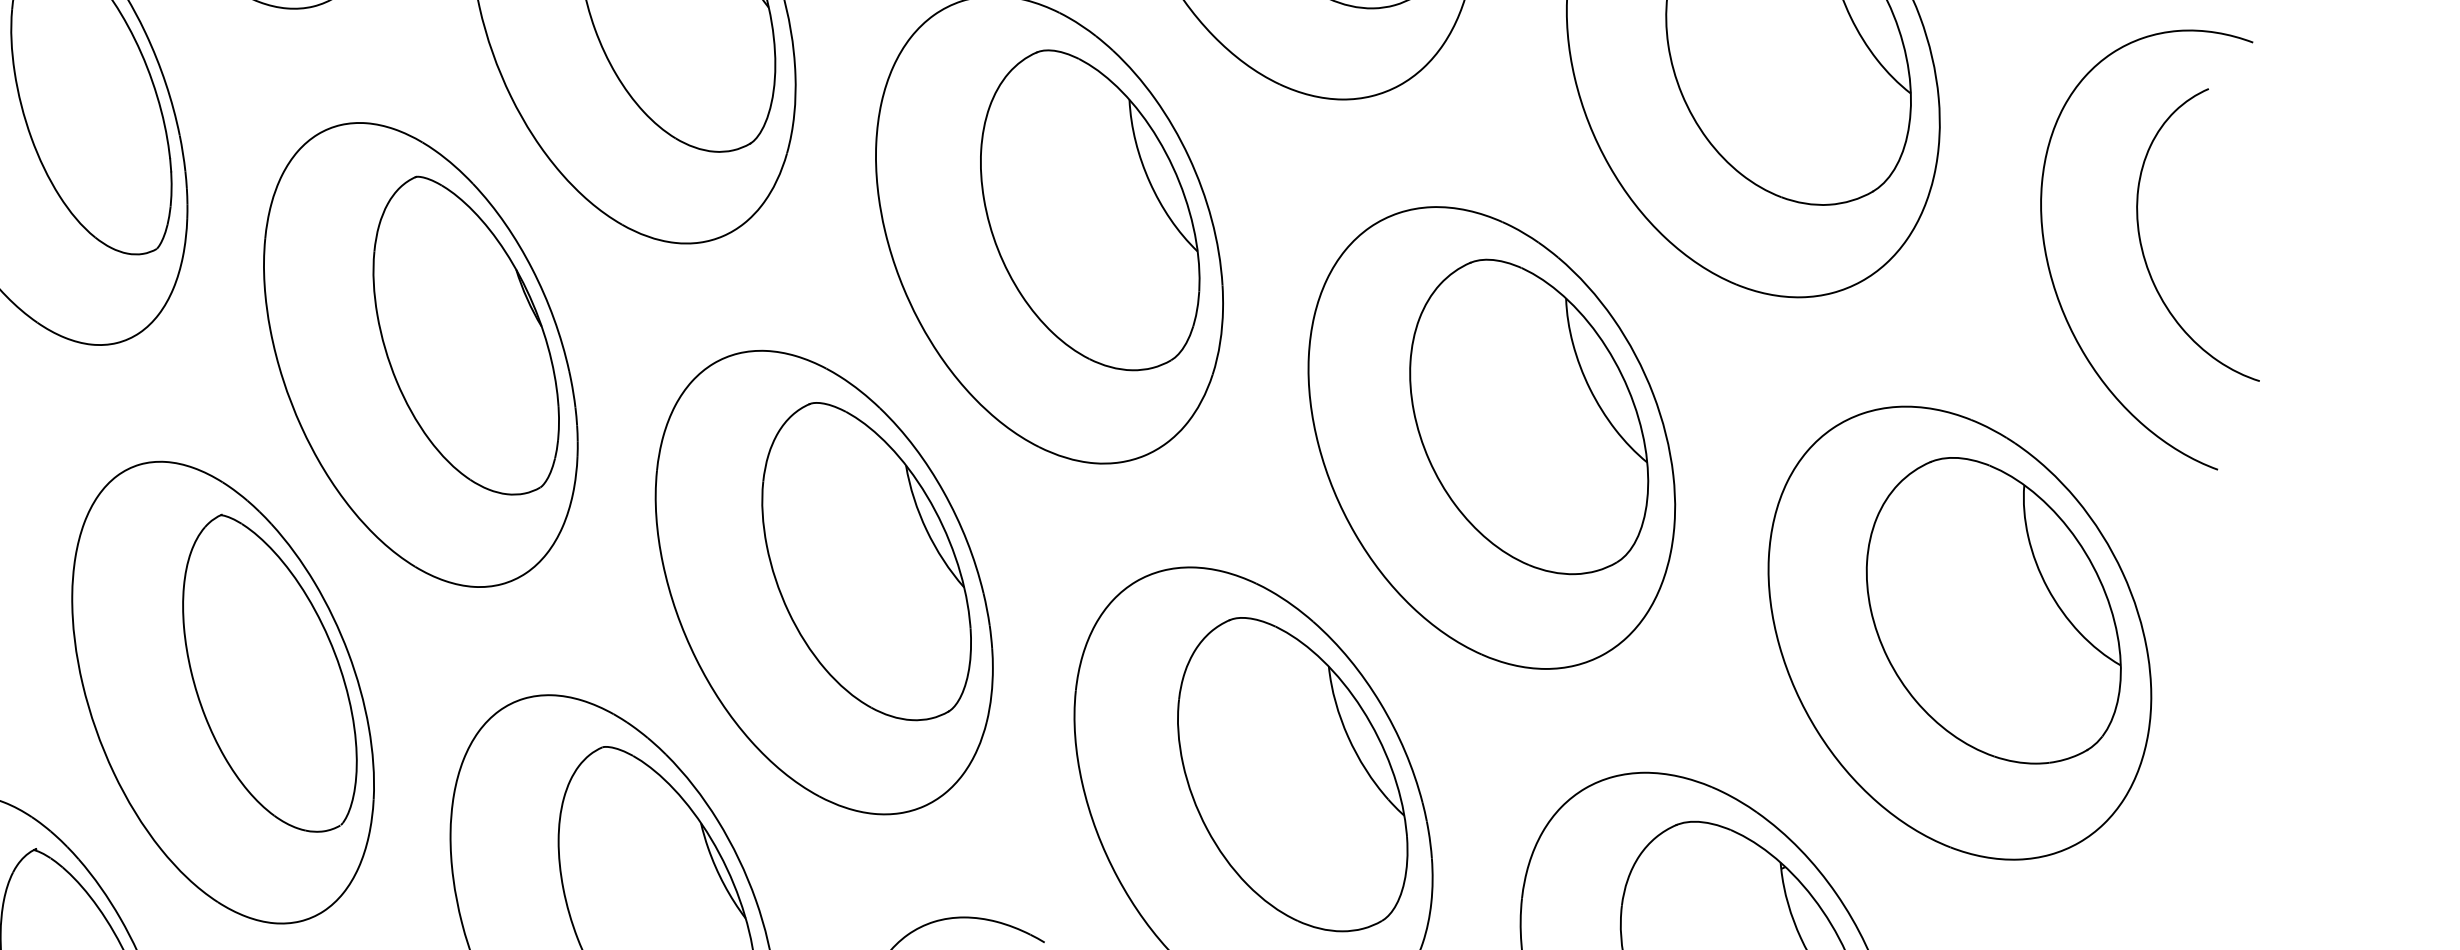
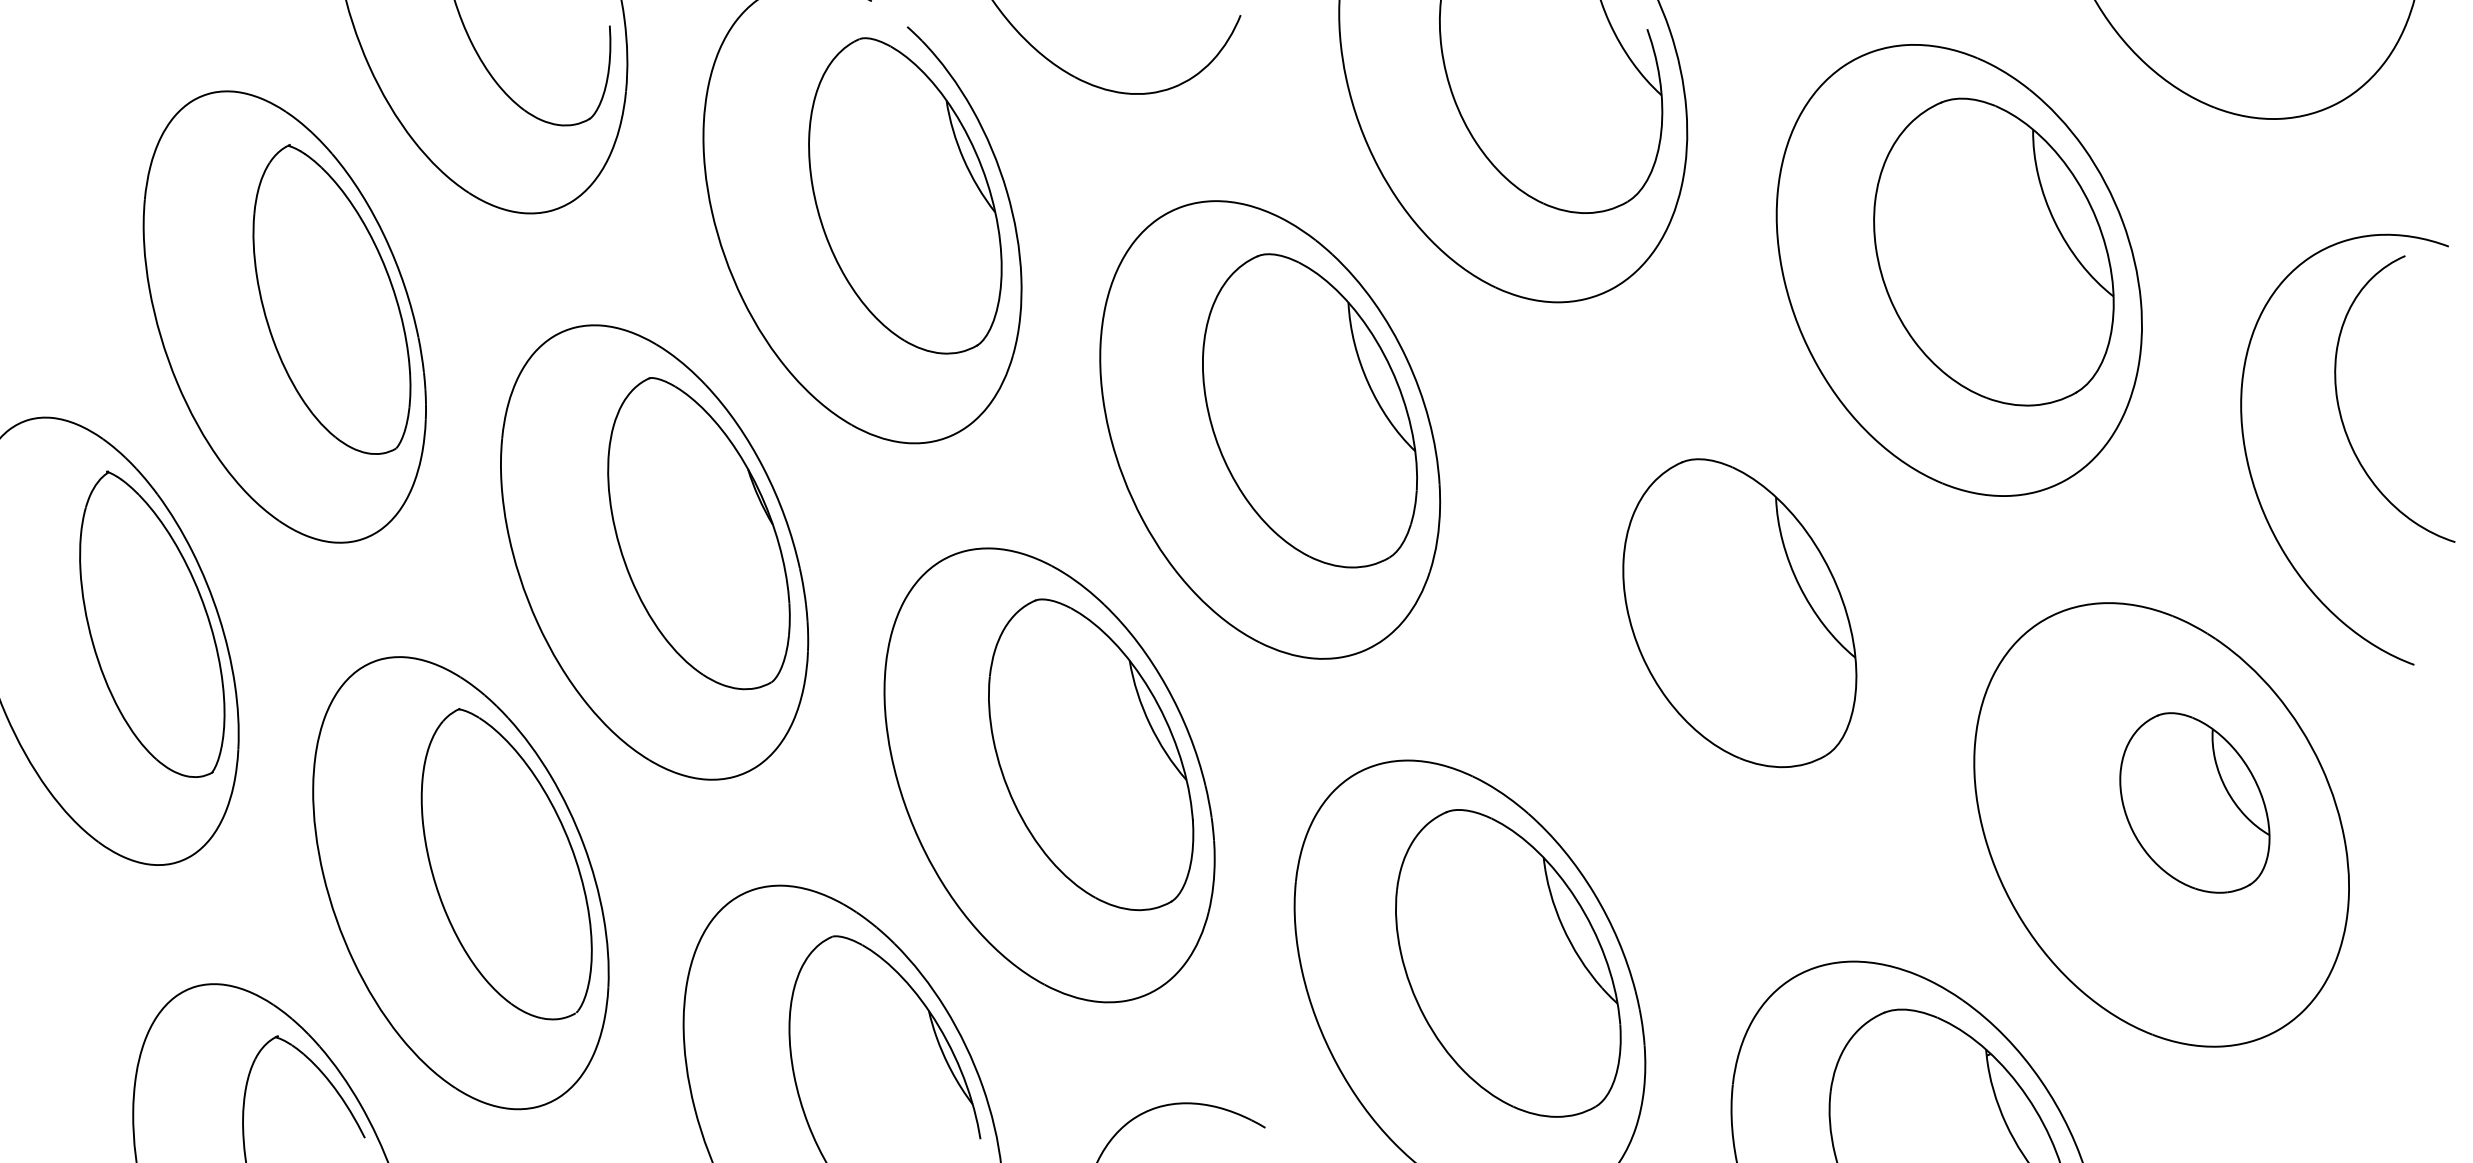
curve: (2143, 249) -> (2341, 413), moved
part: (1491, 437) -> (1702, 633), removed
part: (1993, 610) -> (2194, 802), size x0.6

